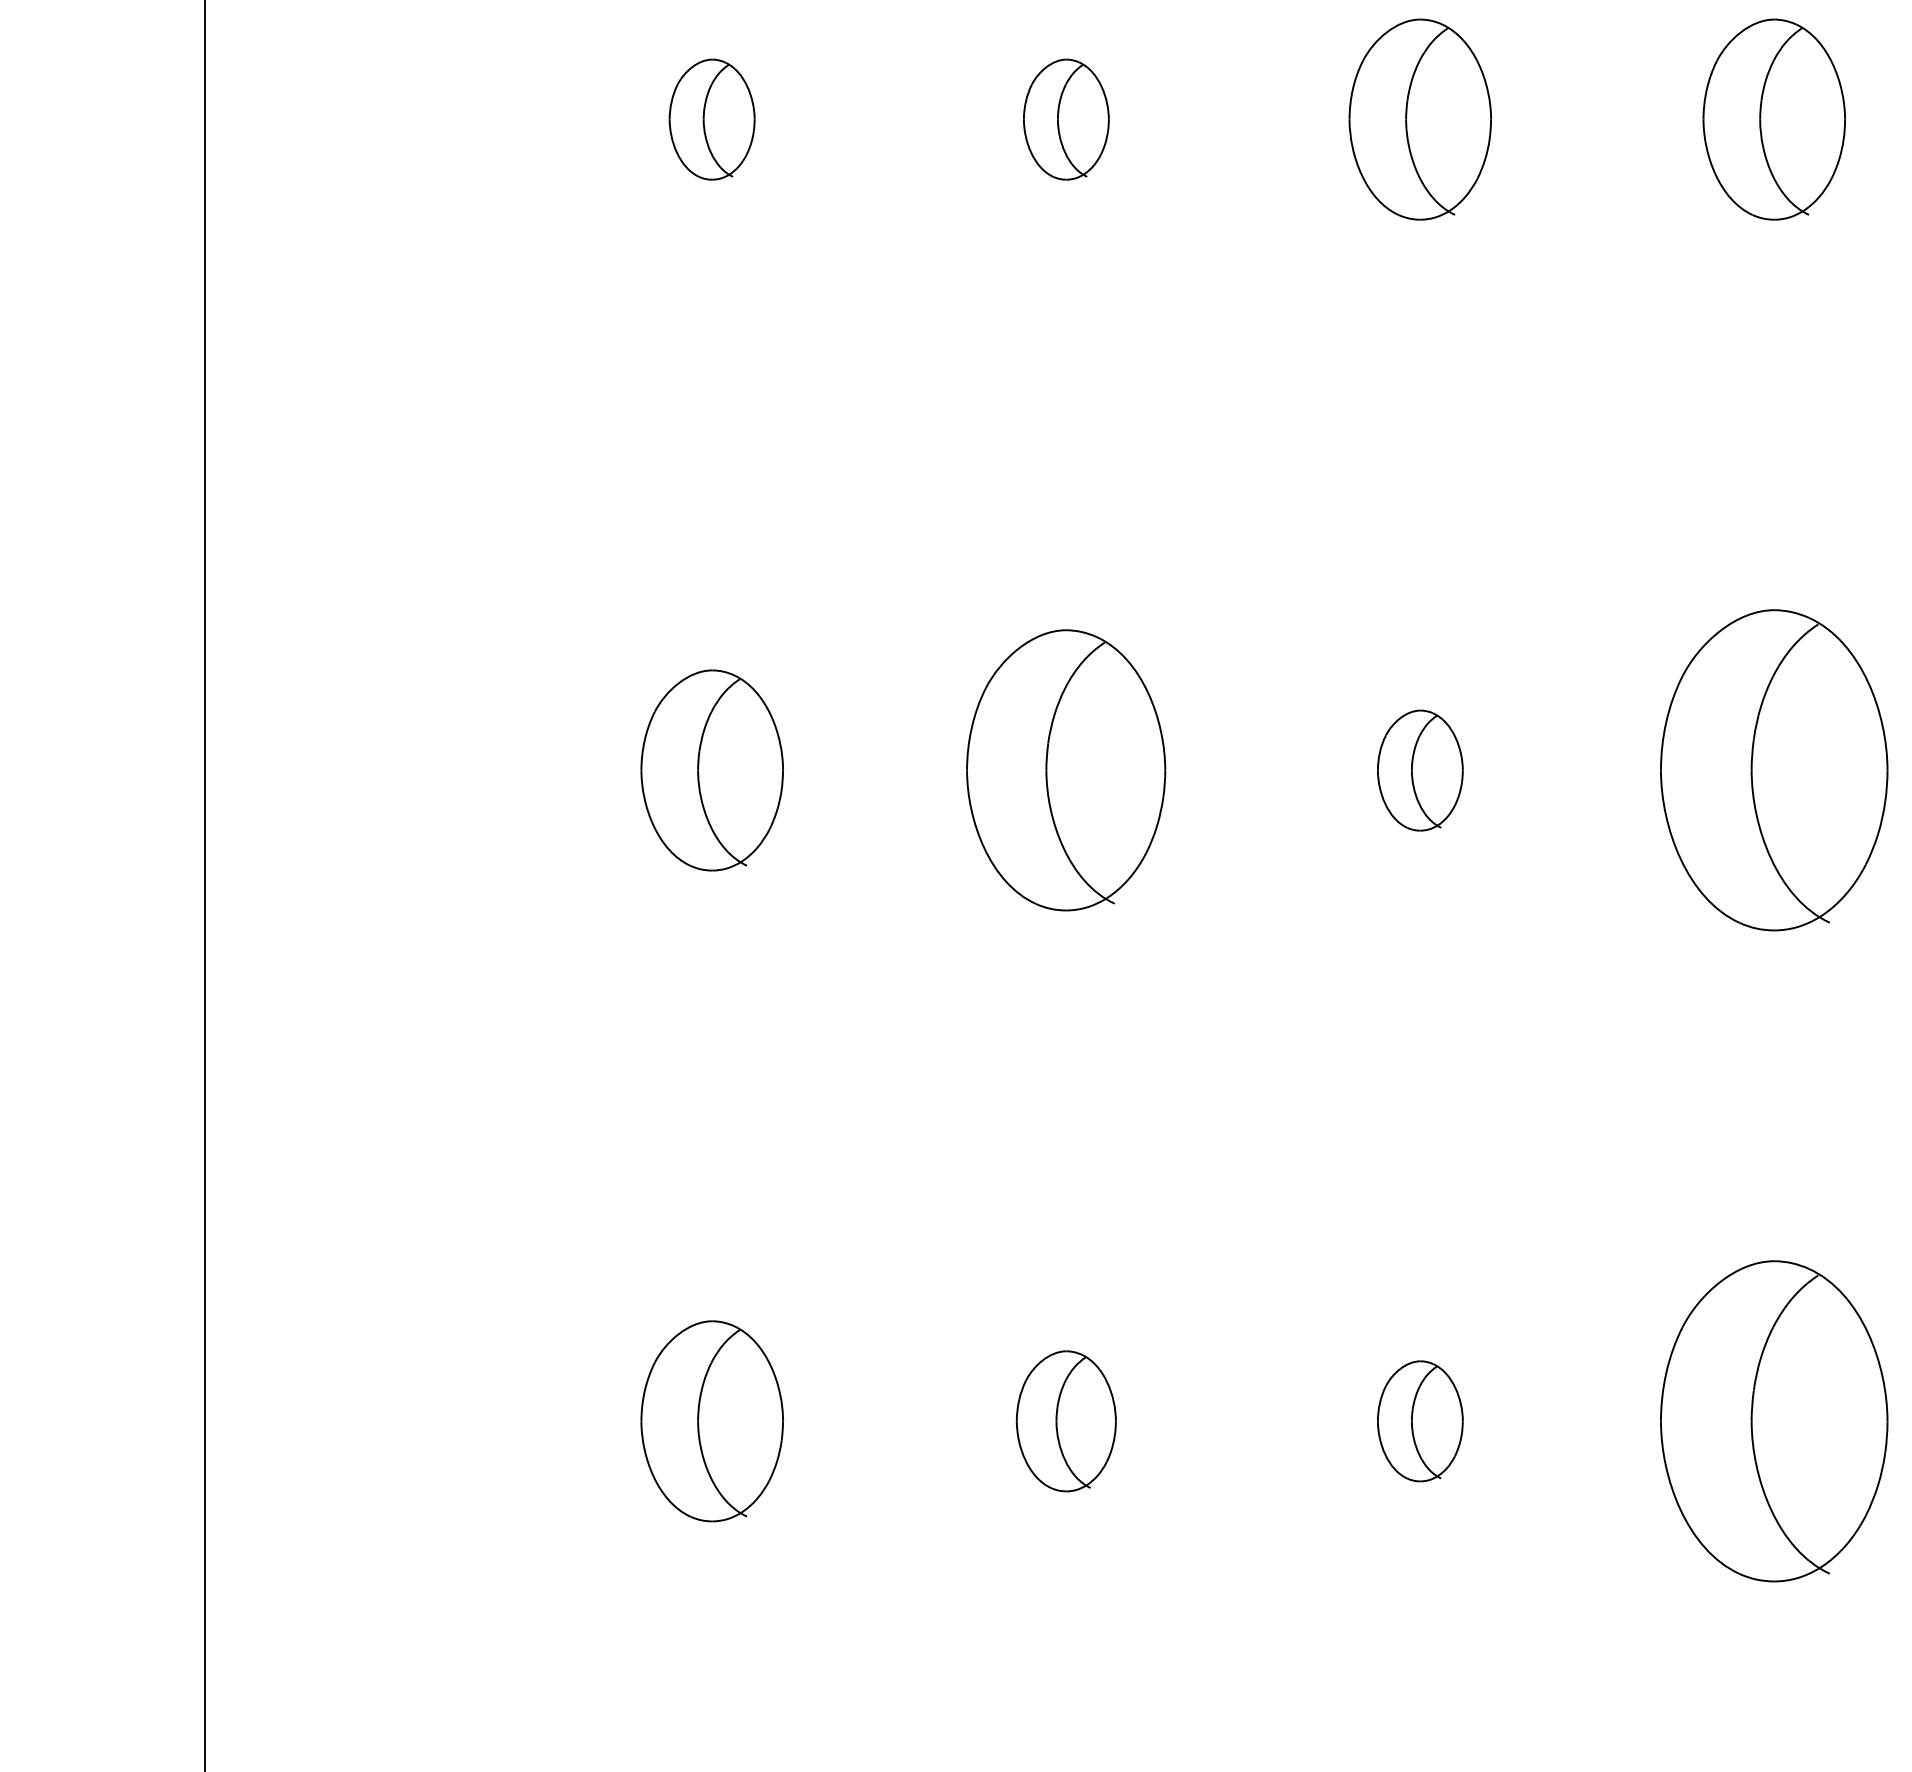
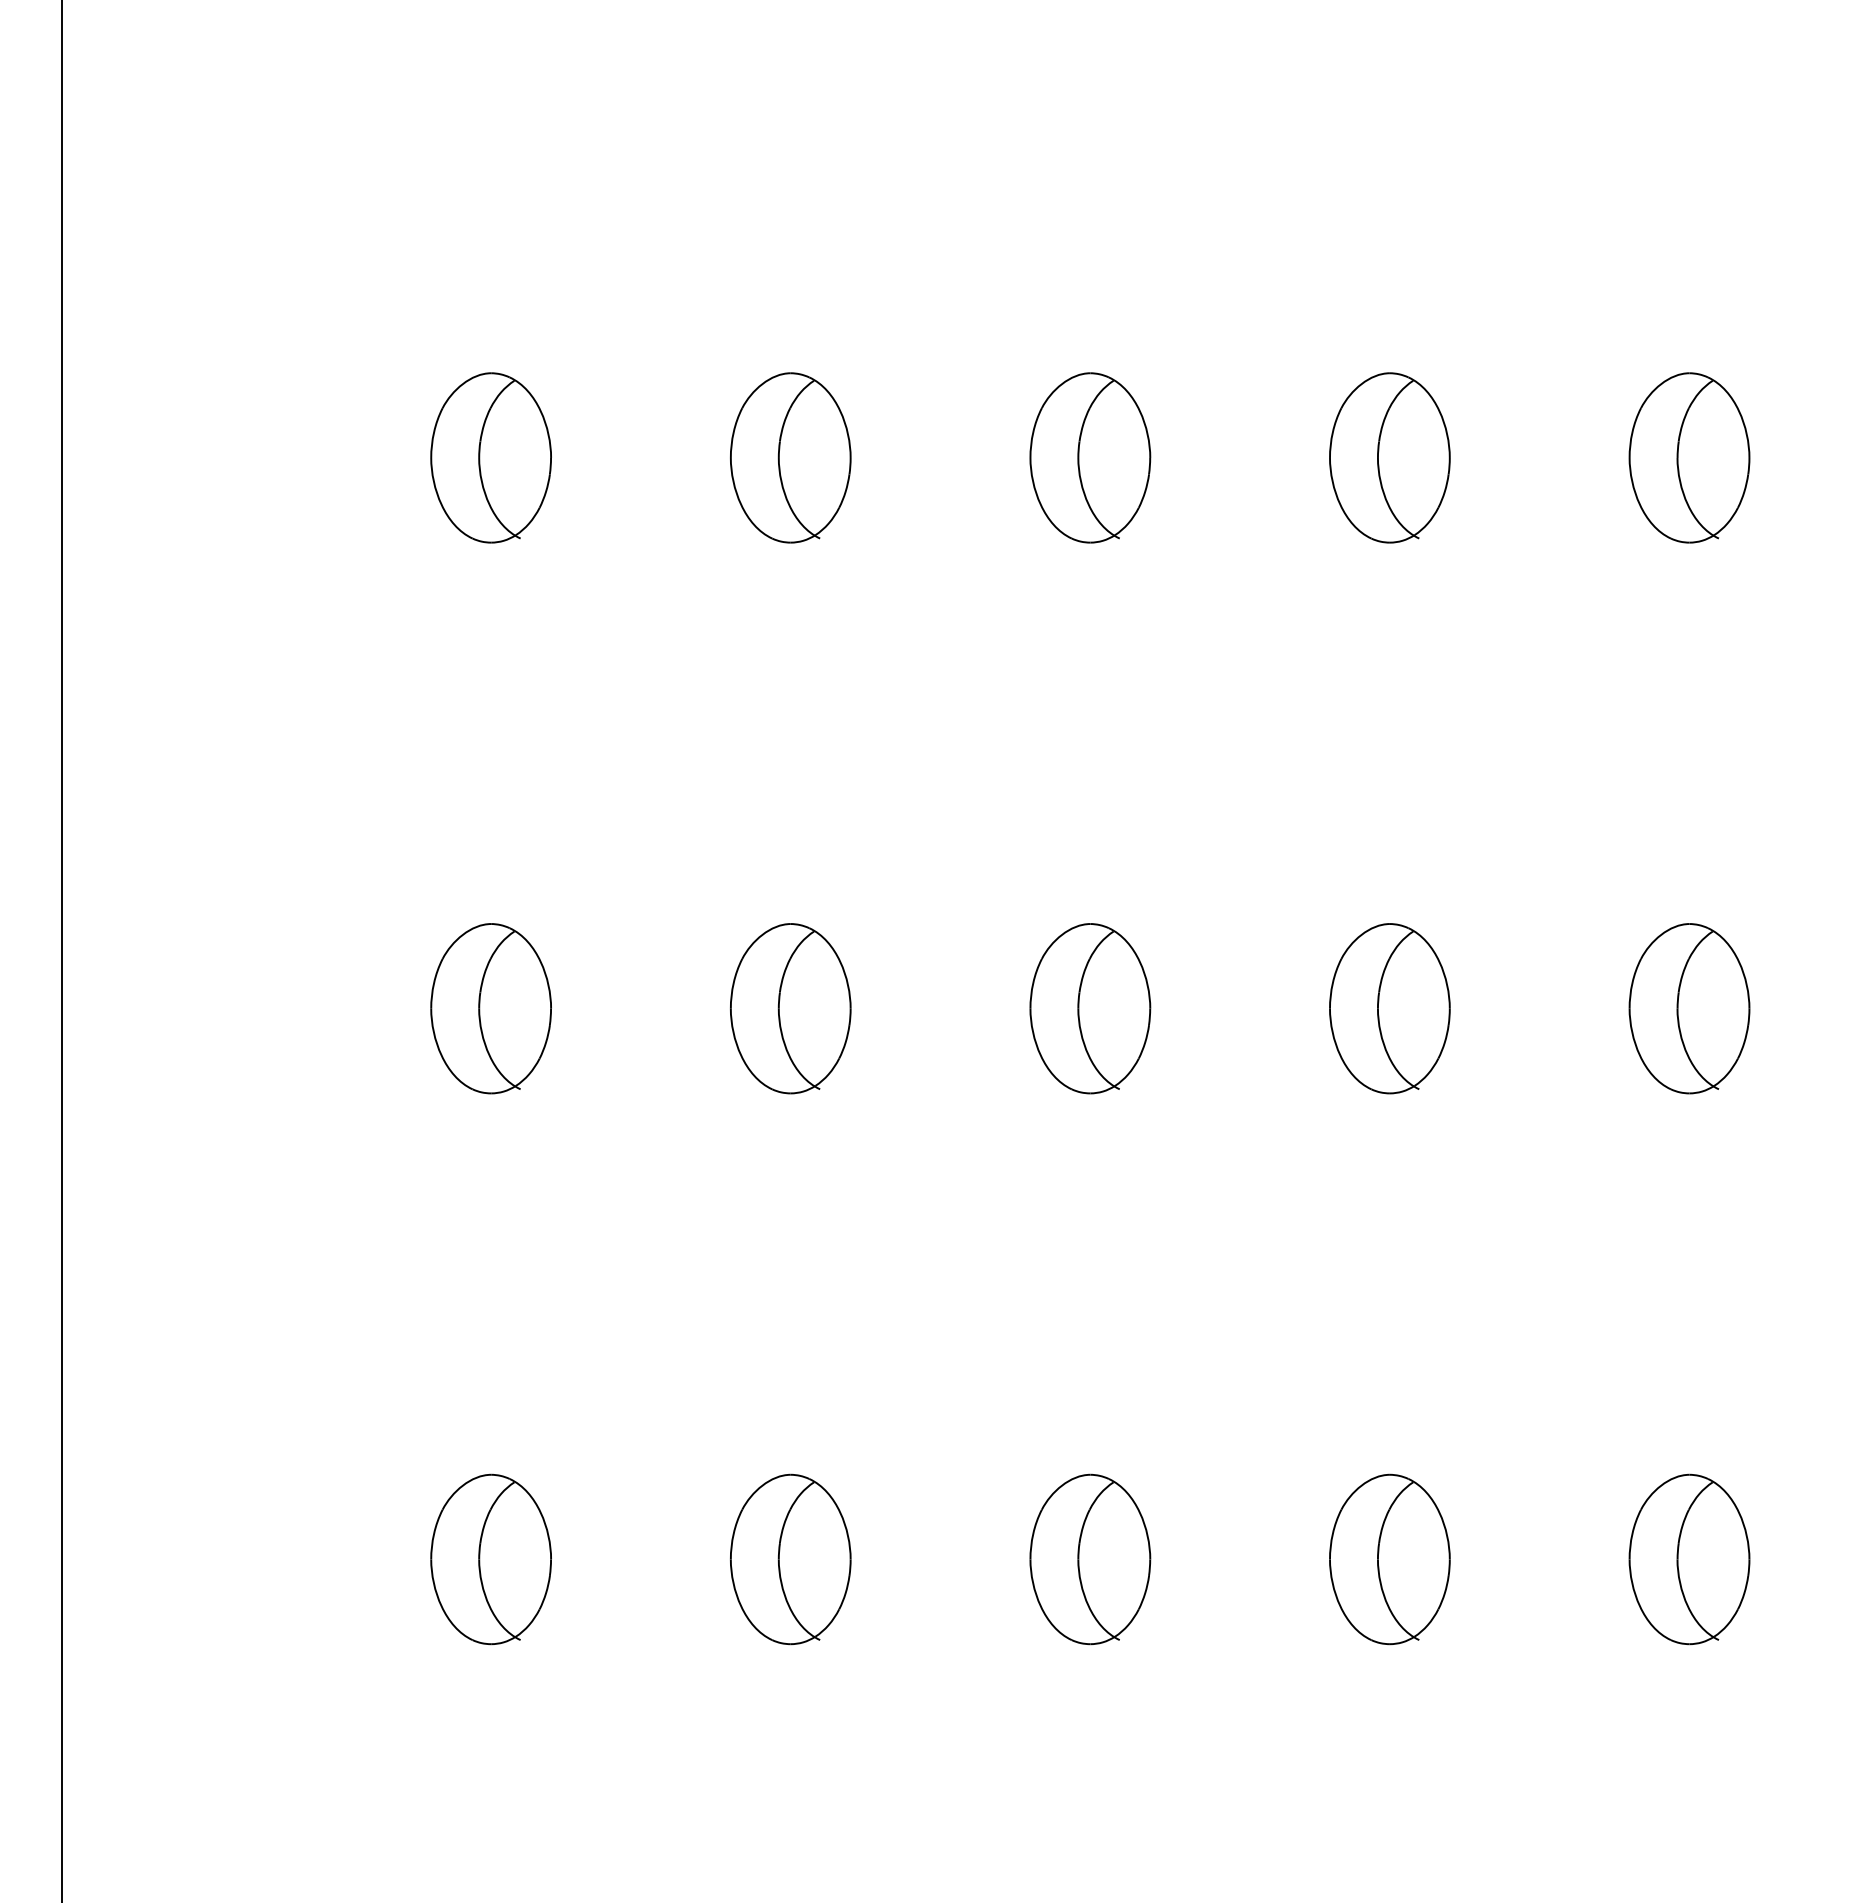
part: (711, 119) -> (490, 457), size x1.67
part: (1065, 119) -> (790, 457), size x1.67
part: (1065, 770) -> (790, 1008), size x0.71
part: (1420, 770) -> (1090, 1008), size x1.67
part: (1773, 770) -> (1389, 1008), size x0.62
part: (1065, 1421) -> (790, 1559), size x1.43
part: (1420, 1421) -> (1090, 1559), size x1.67
part: (1773, 1421) -> (1389, 1559), size x0.62

